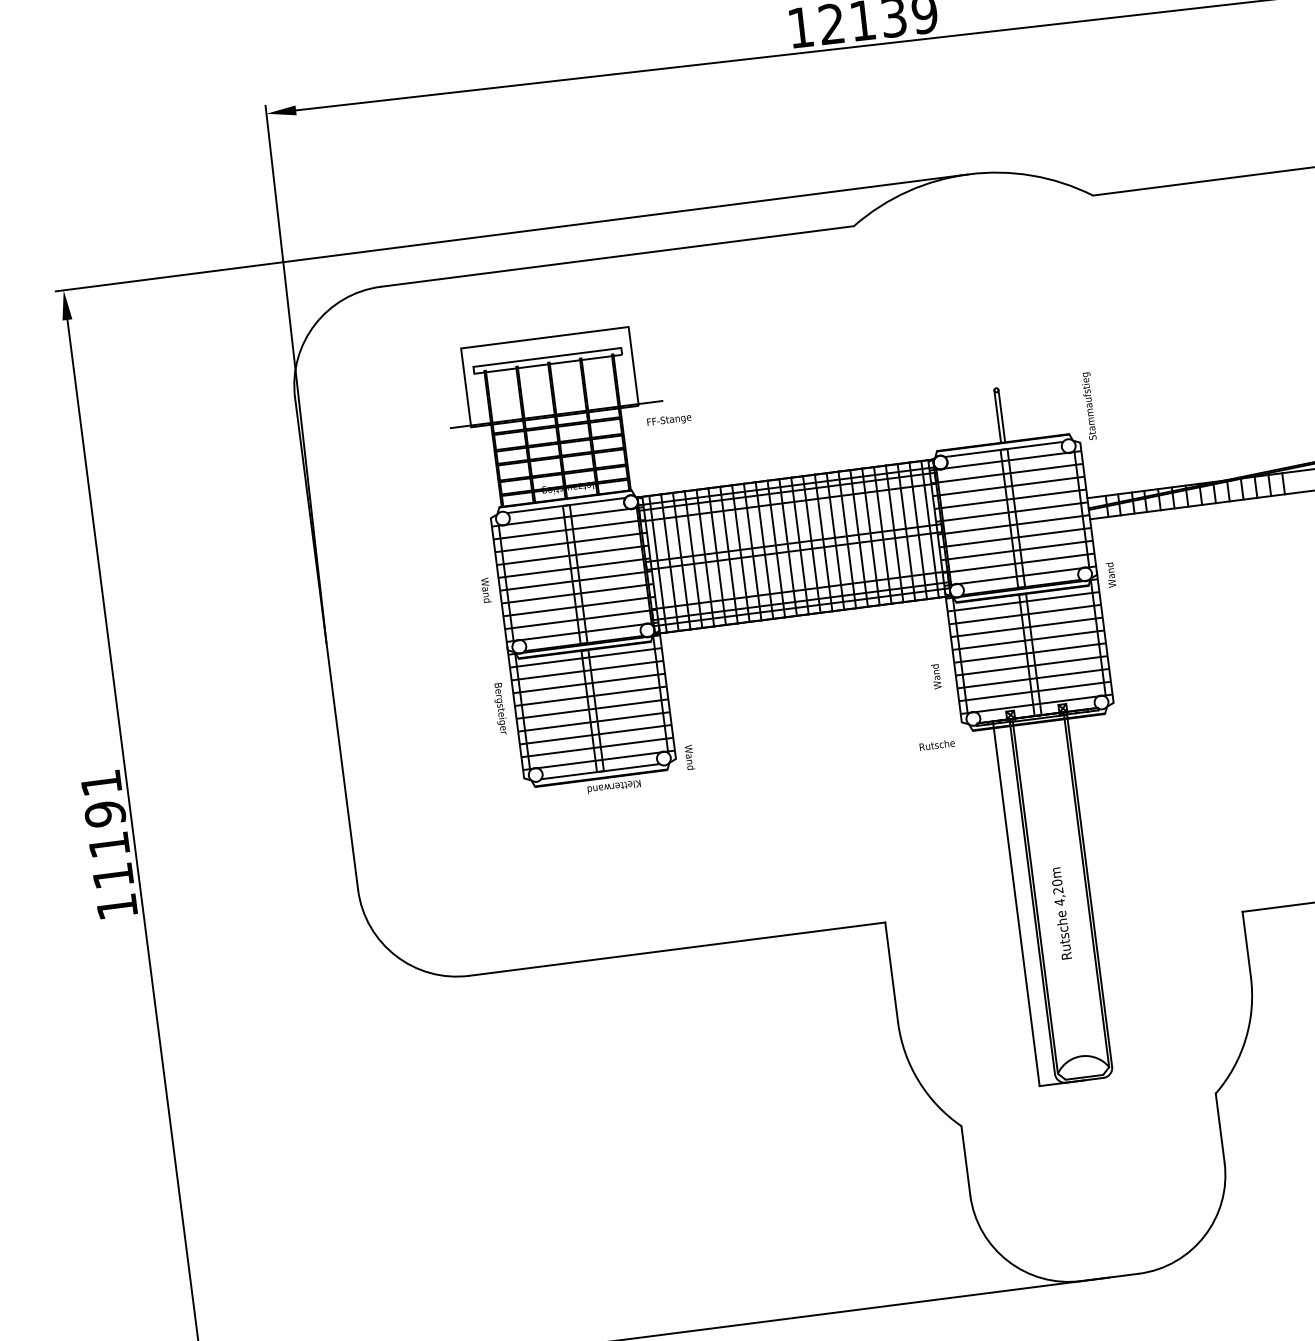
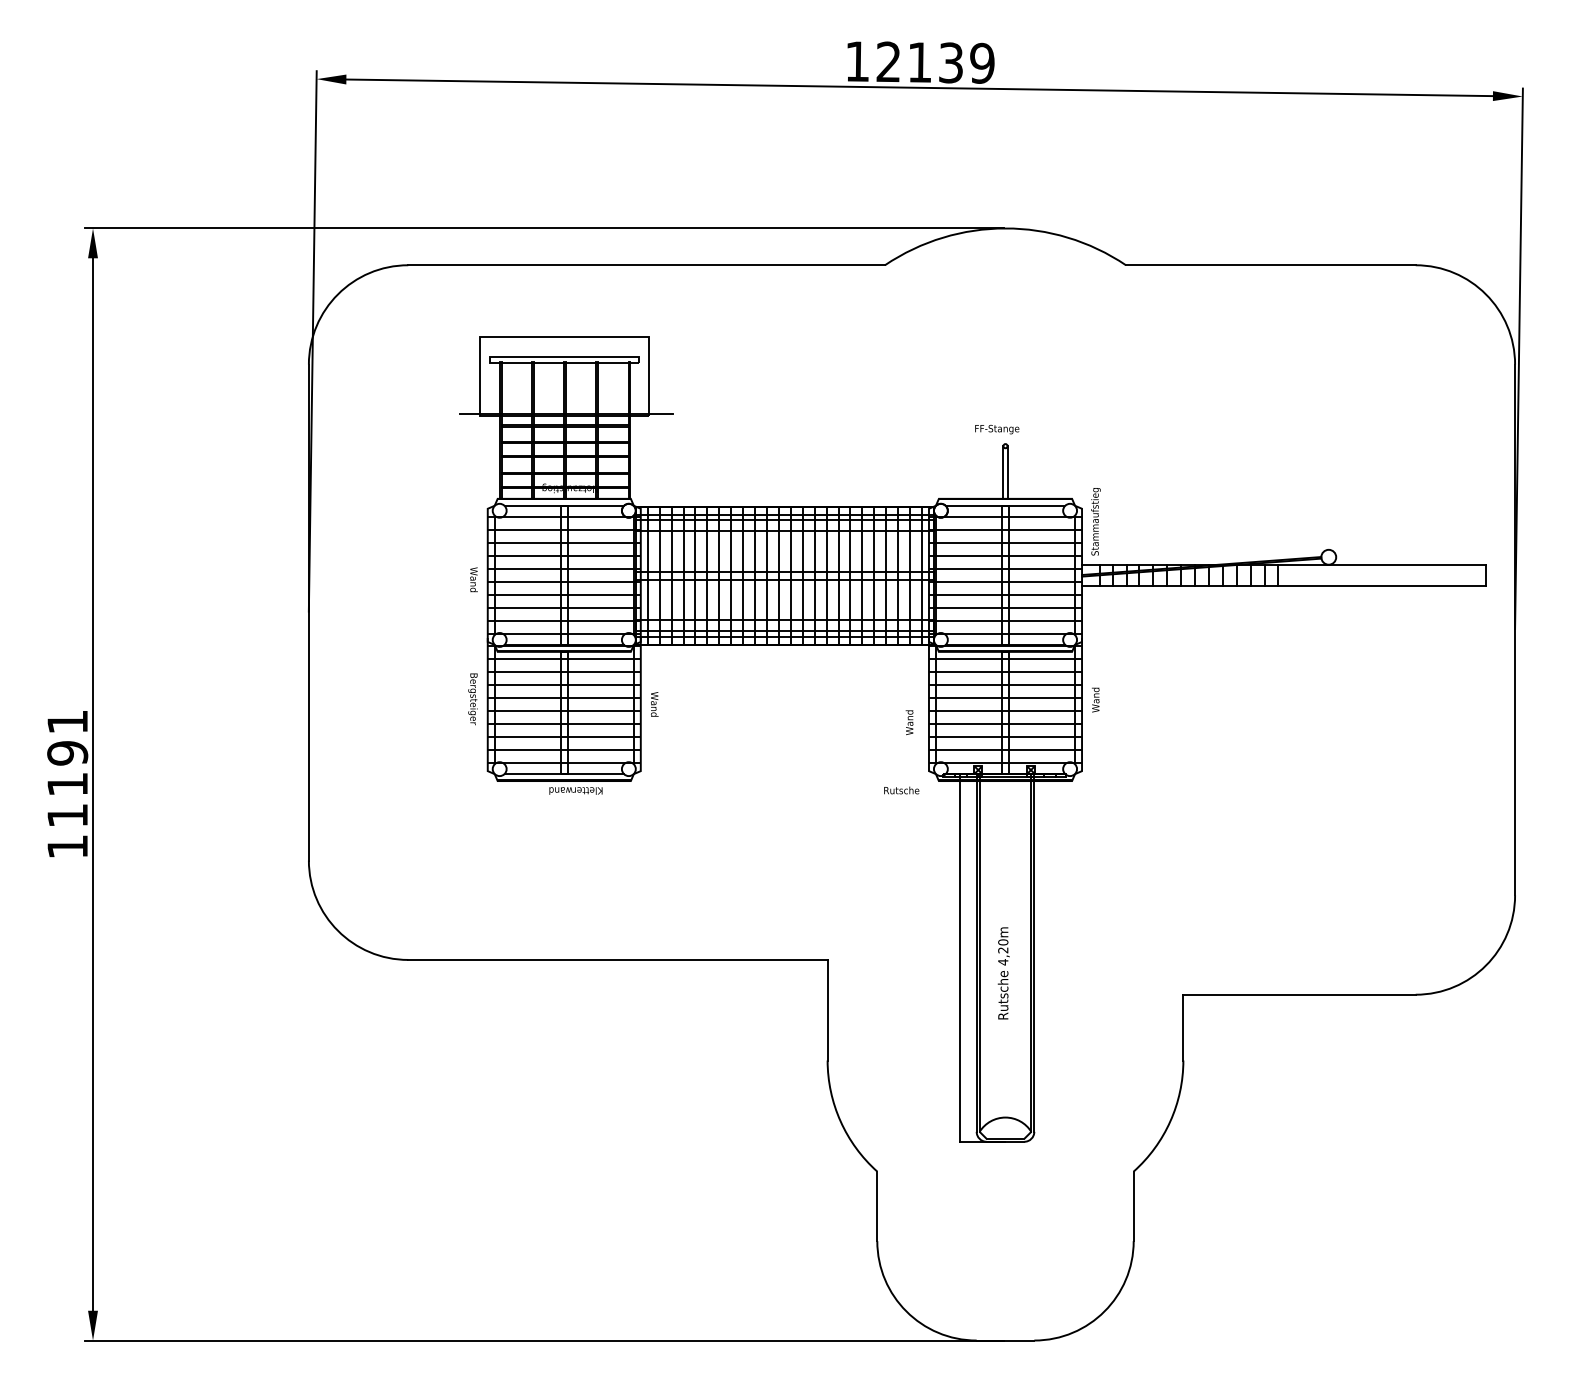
text: (1089, 405) -> (1095, 521), moved
text: (669, 420) -> (997, 429), moved
text: (1110, 574) -> (1095, 699), moved
text: (689, 757) -> (654, 704), moved

